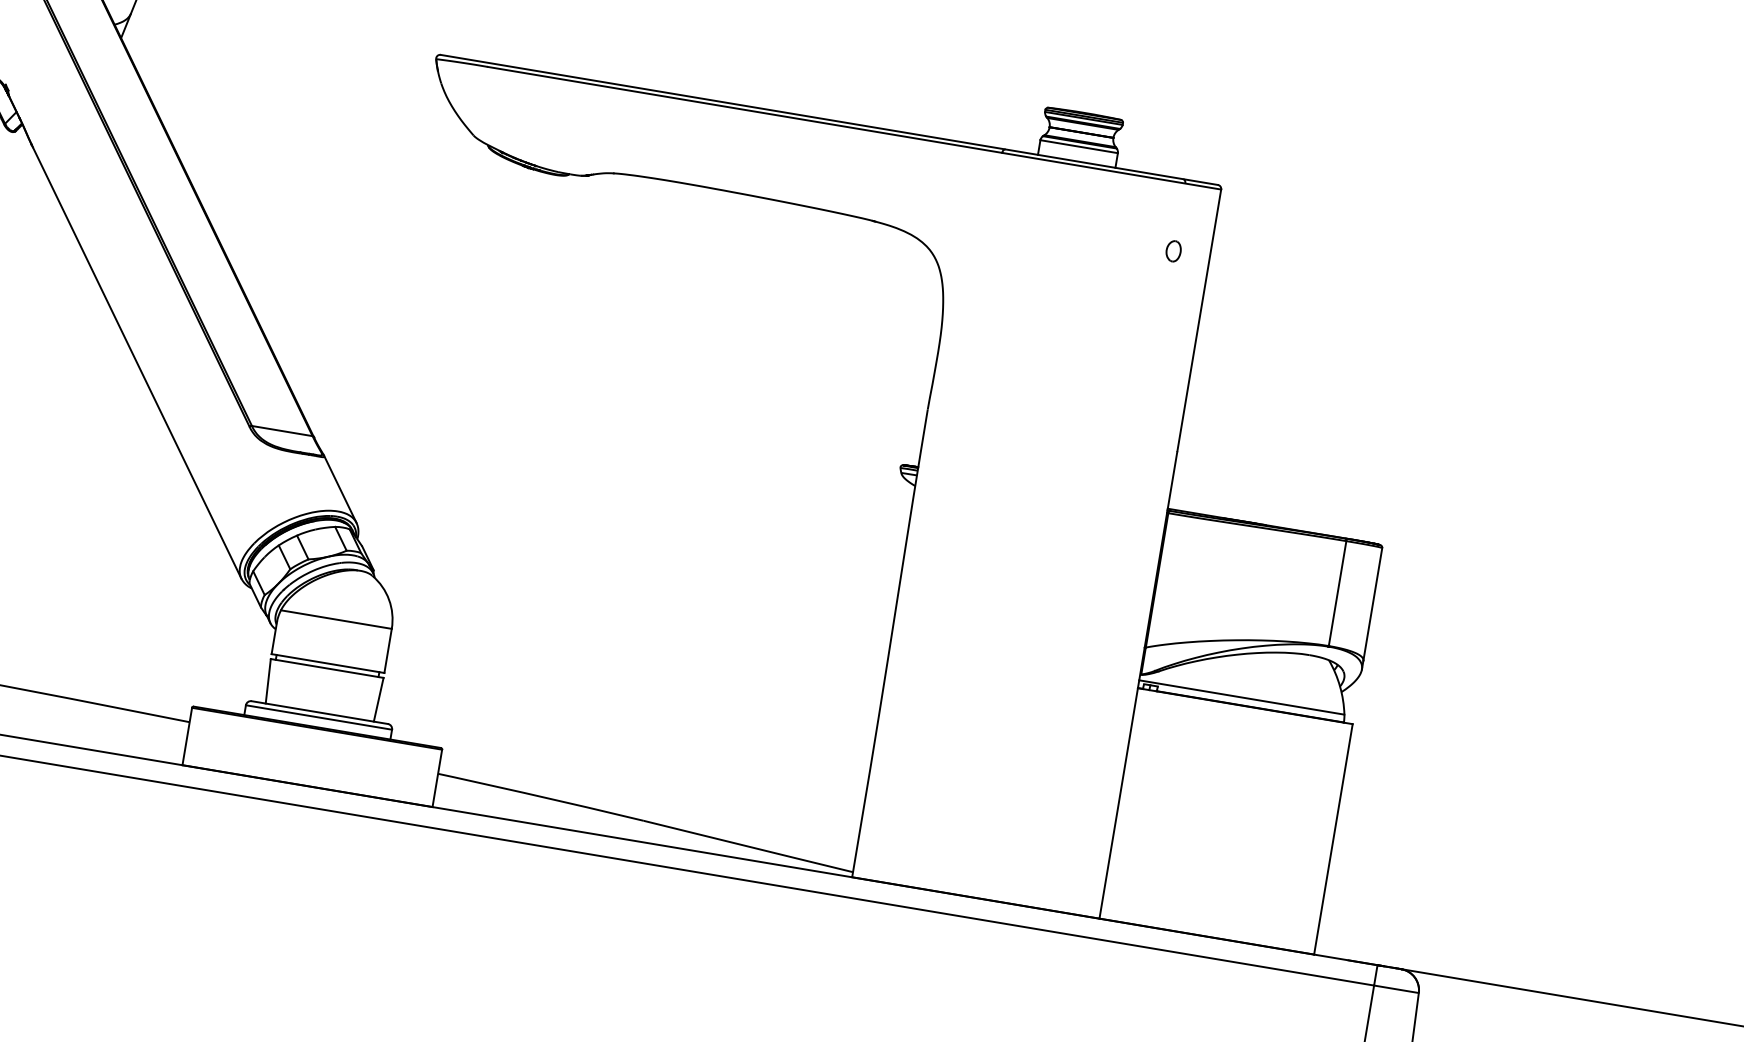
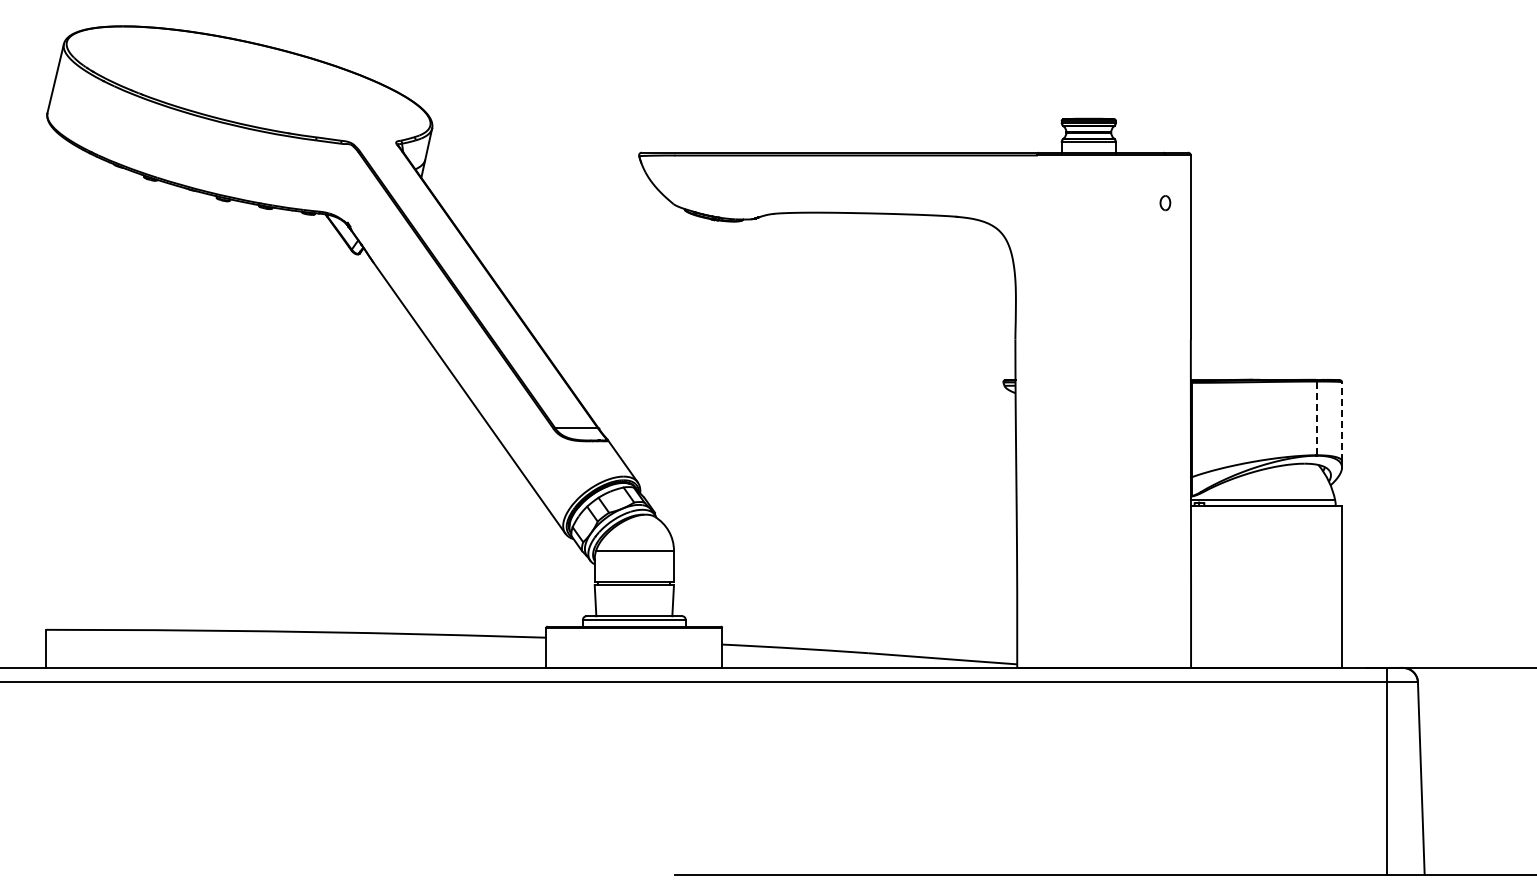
line: (1337, 595) -> (1316, 419), solid -> dashed
line: (1373, 604) -> (1342, 421), solid -> dashed

